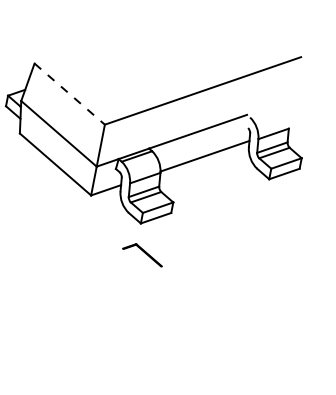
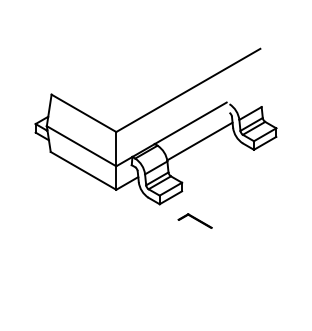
line: (70, 94) -> (84, 113), dashed -> solid
part: (142, 253) -> (194, 220), moved

